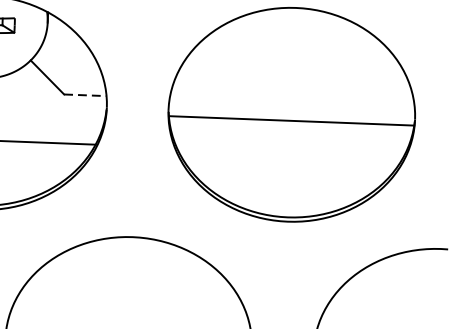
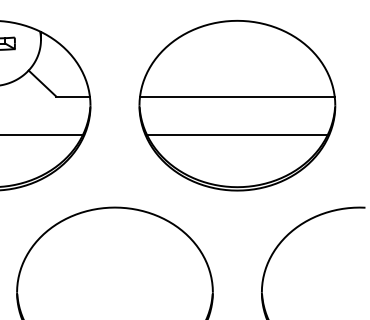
line: (85, 95) -> (73, 96), dashed -> solid
line: (291, 120) -> (237, 96), moved
line: (290, 152) -> (237, 135), added

